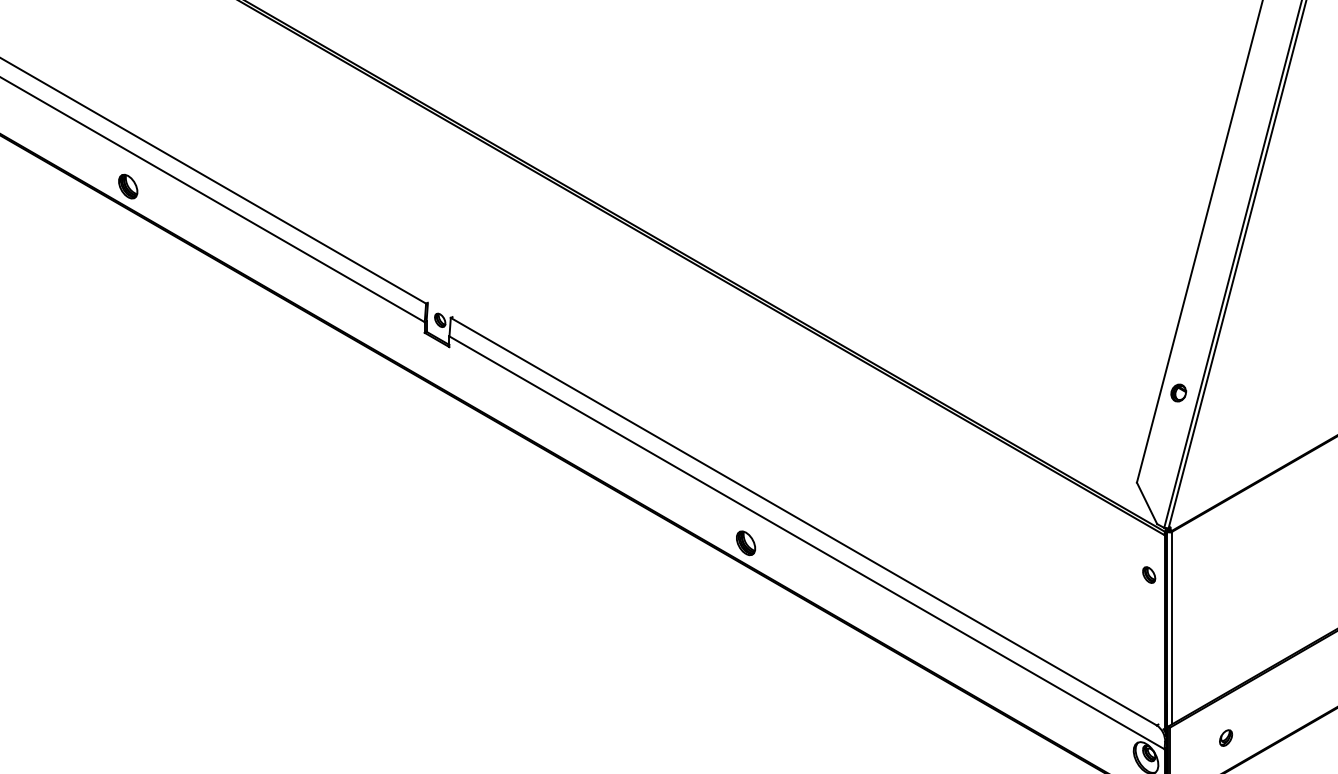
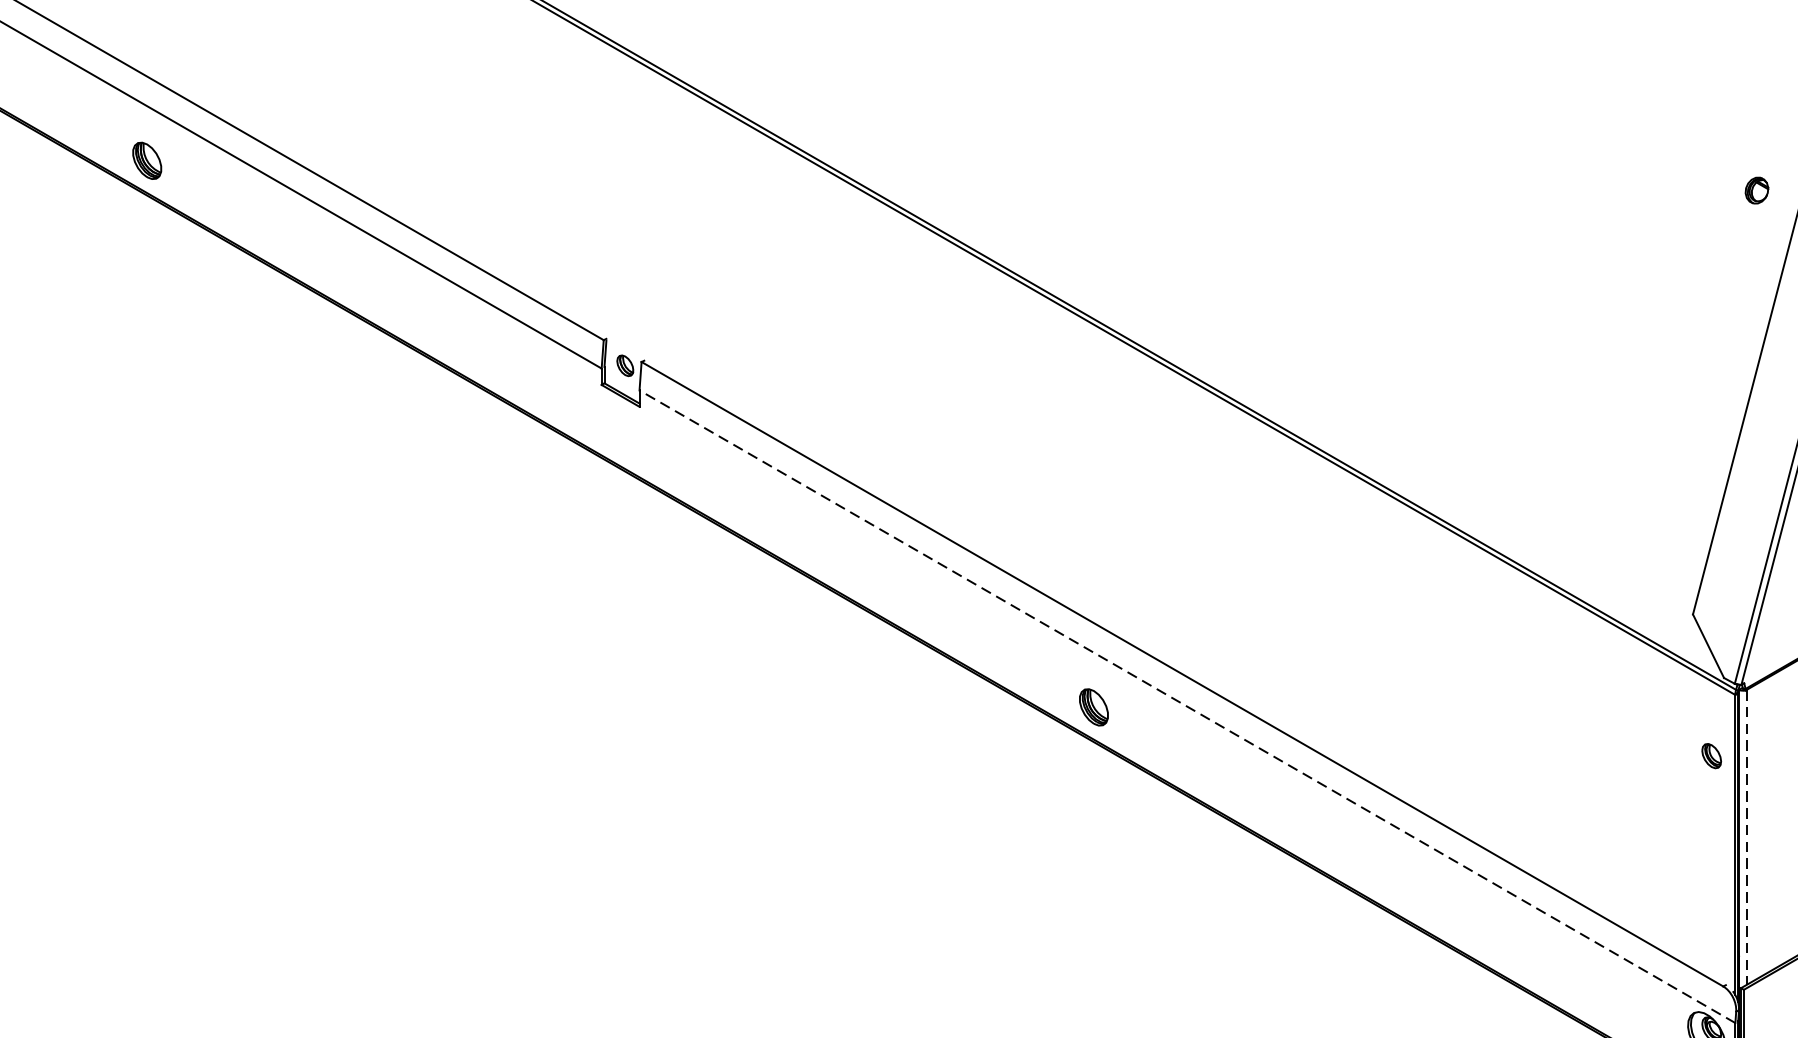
part: (1178, 392) -> (1756, 189), moved
line: (807, 542) -> (1188, 706), solid -> dashed
line: (1172, 628) -> (1747, 837), solid -> dashed

